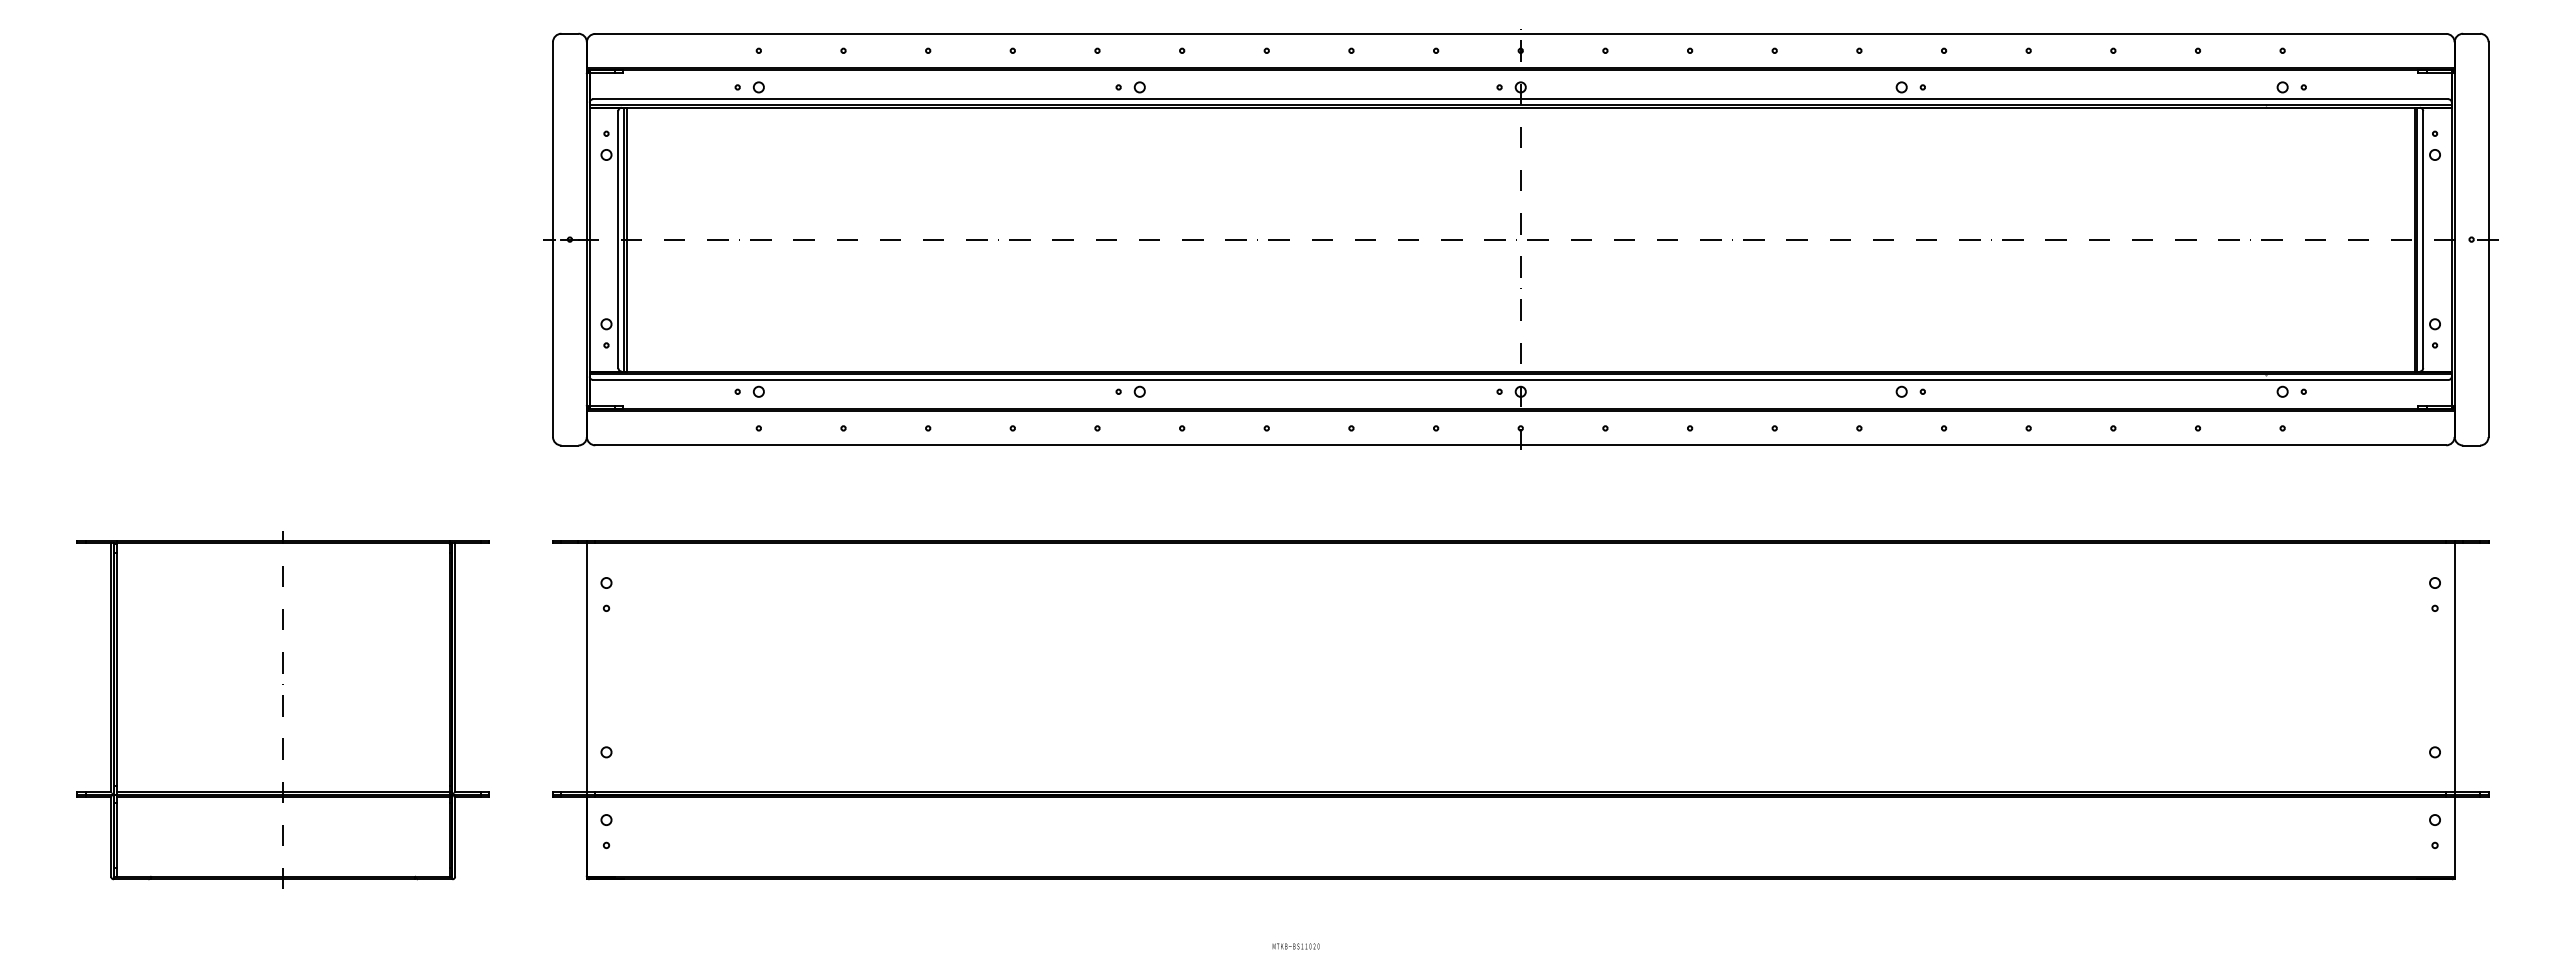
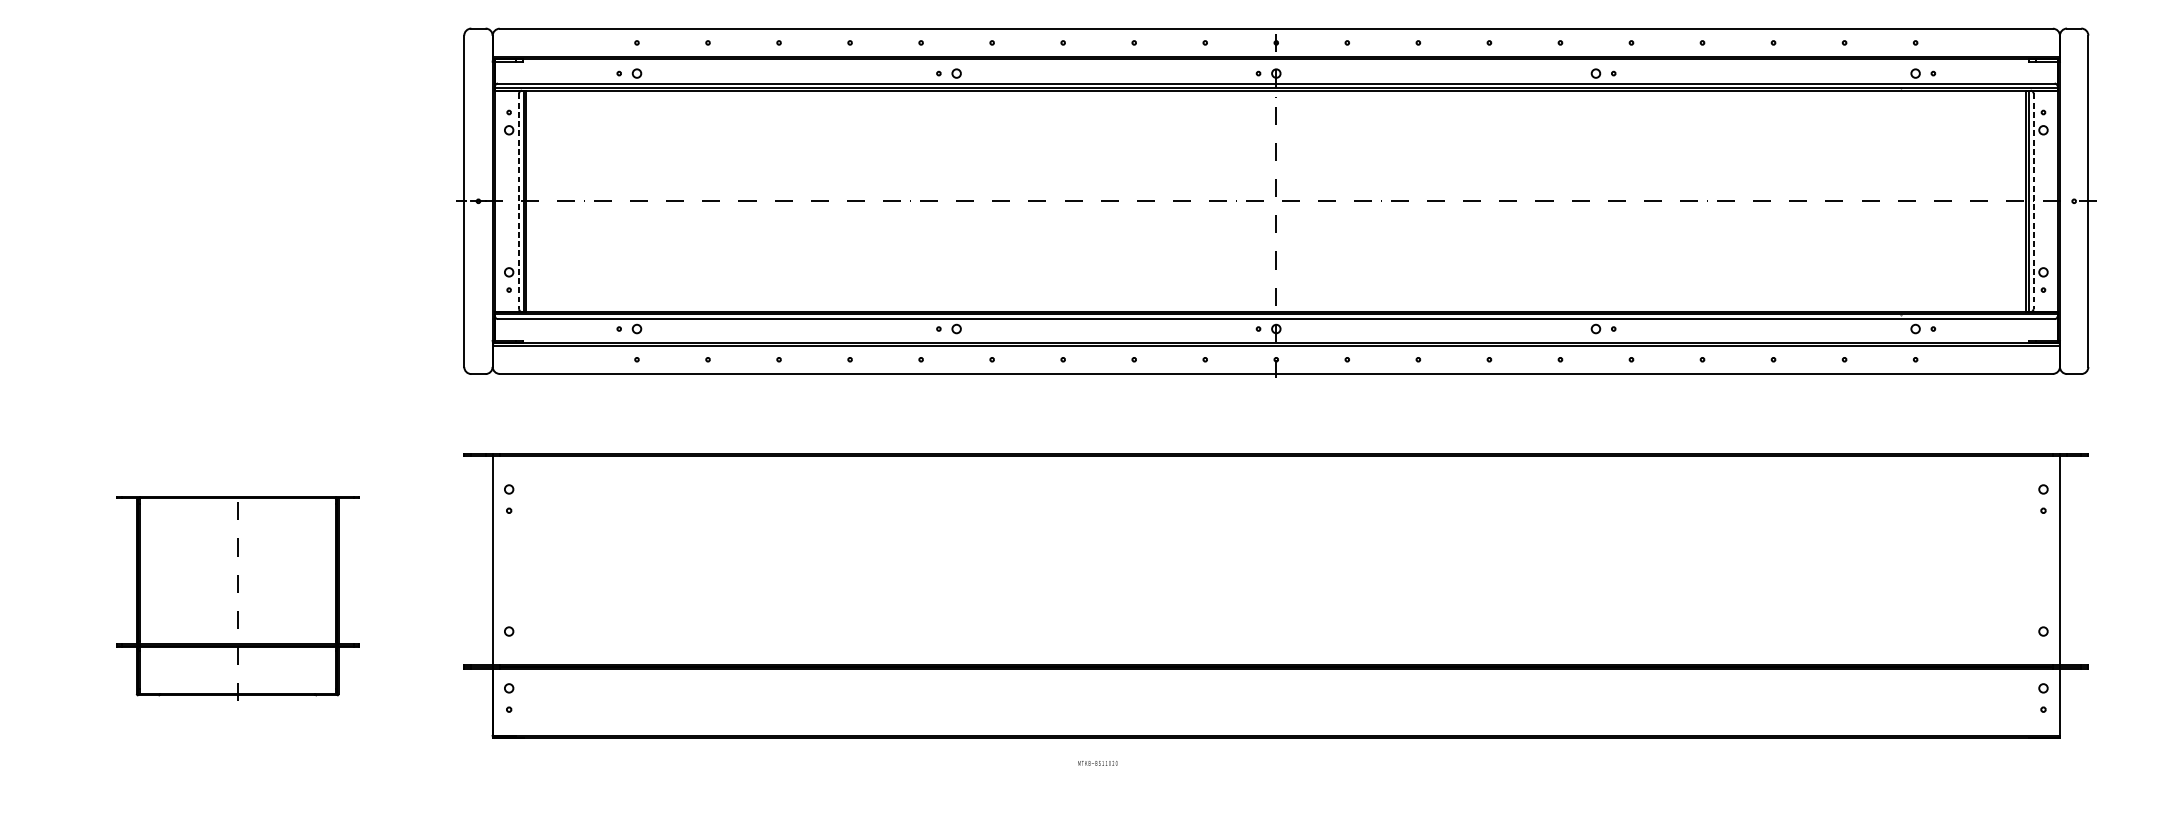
line: (618, 239) -> (519, 201), solid -> dashed
line: (2423, 239) -> (2033, 201), solid -> dashed
part: (282, 709) -> (237, 595), size x0.7
text: (1295, 946) -> (1097, 763), moved

